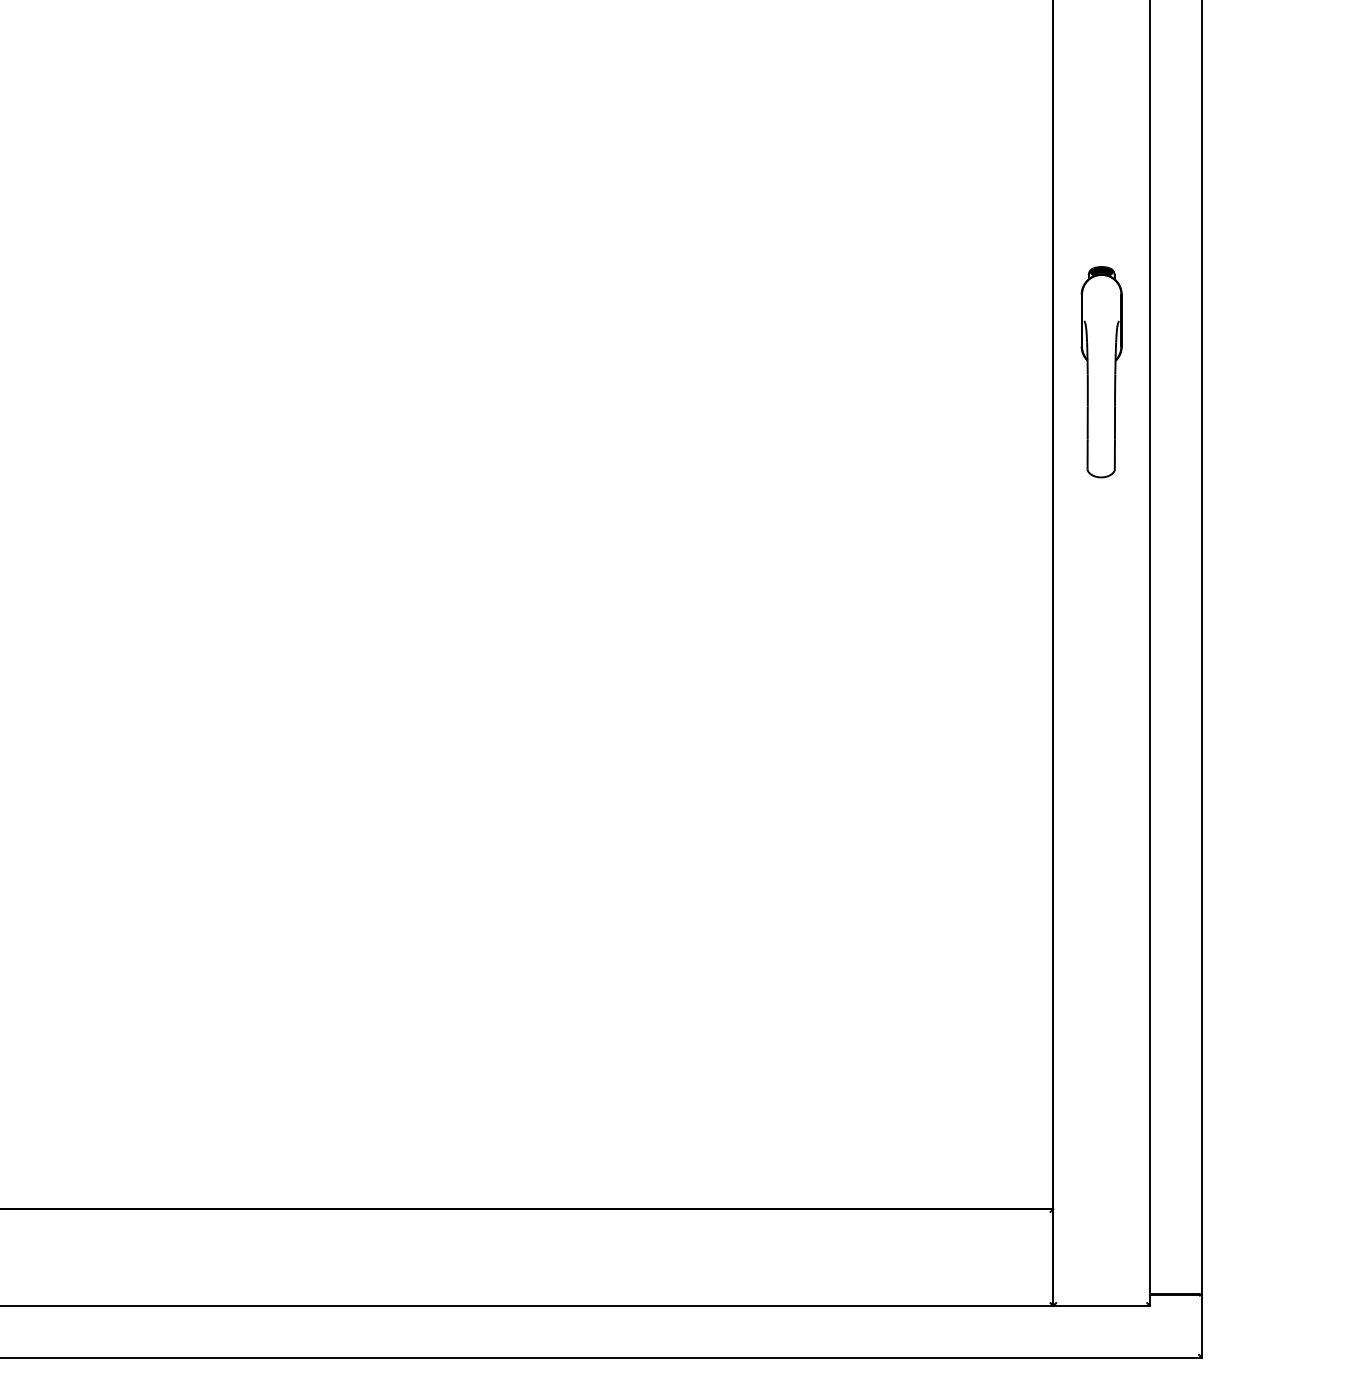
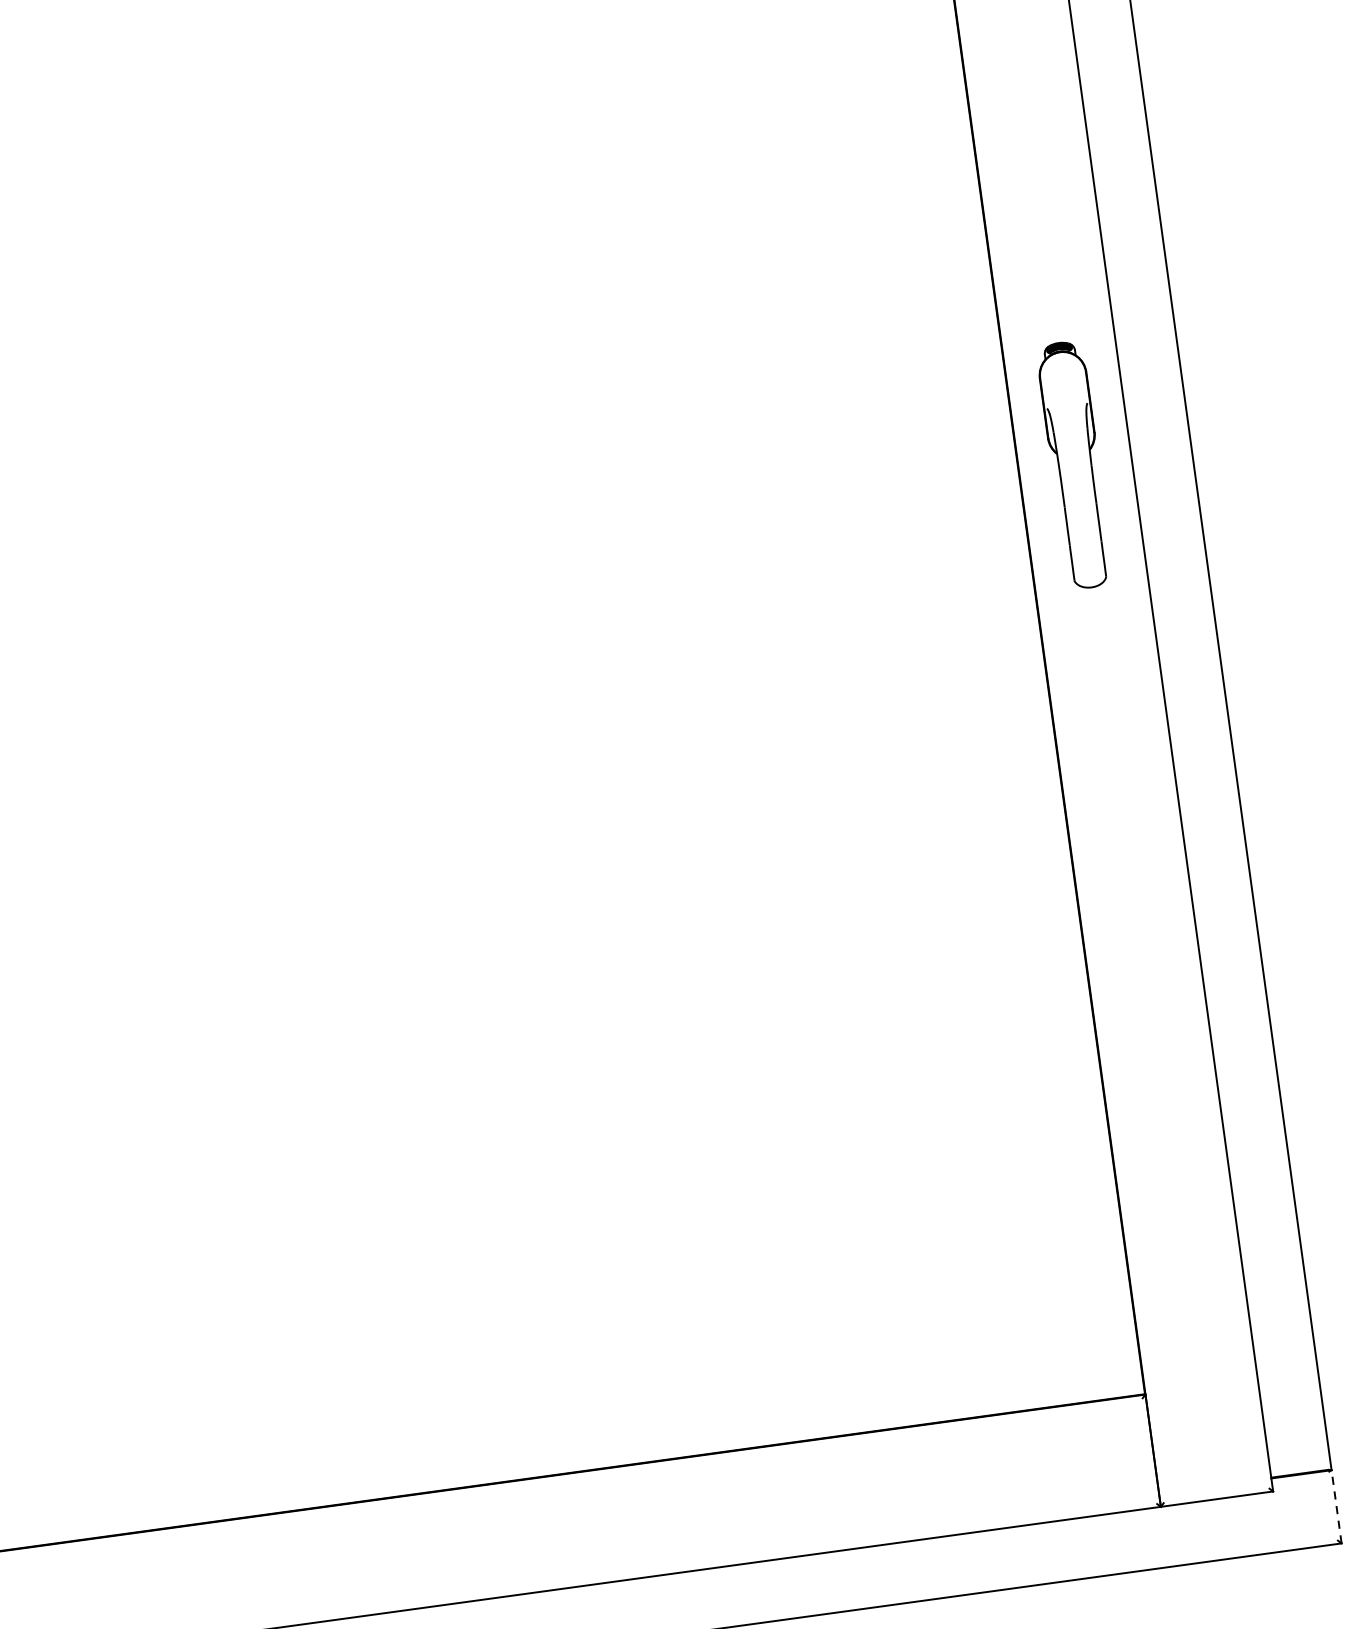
part: (1101, 372) -> (1075, 465), moved
line: (1201, 1326) -> (1336, 1507), solid -> dashed

